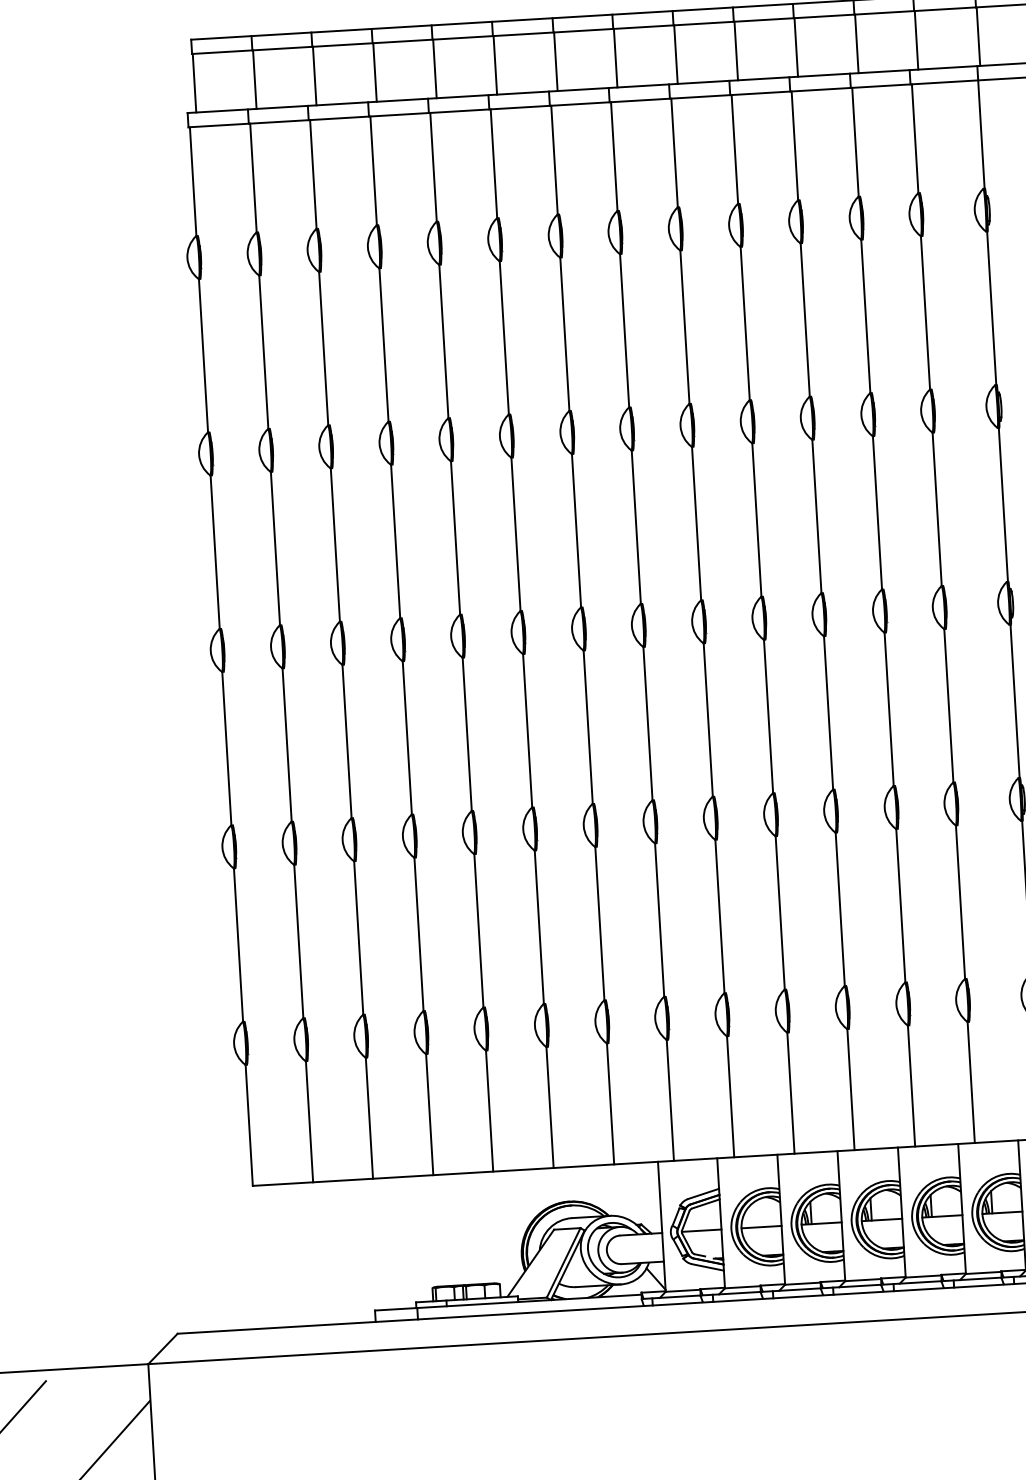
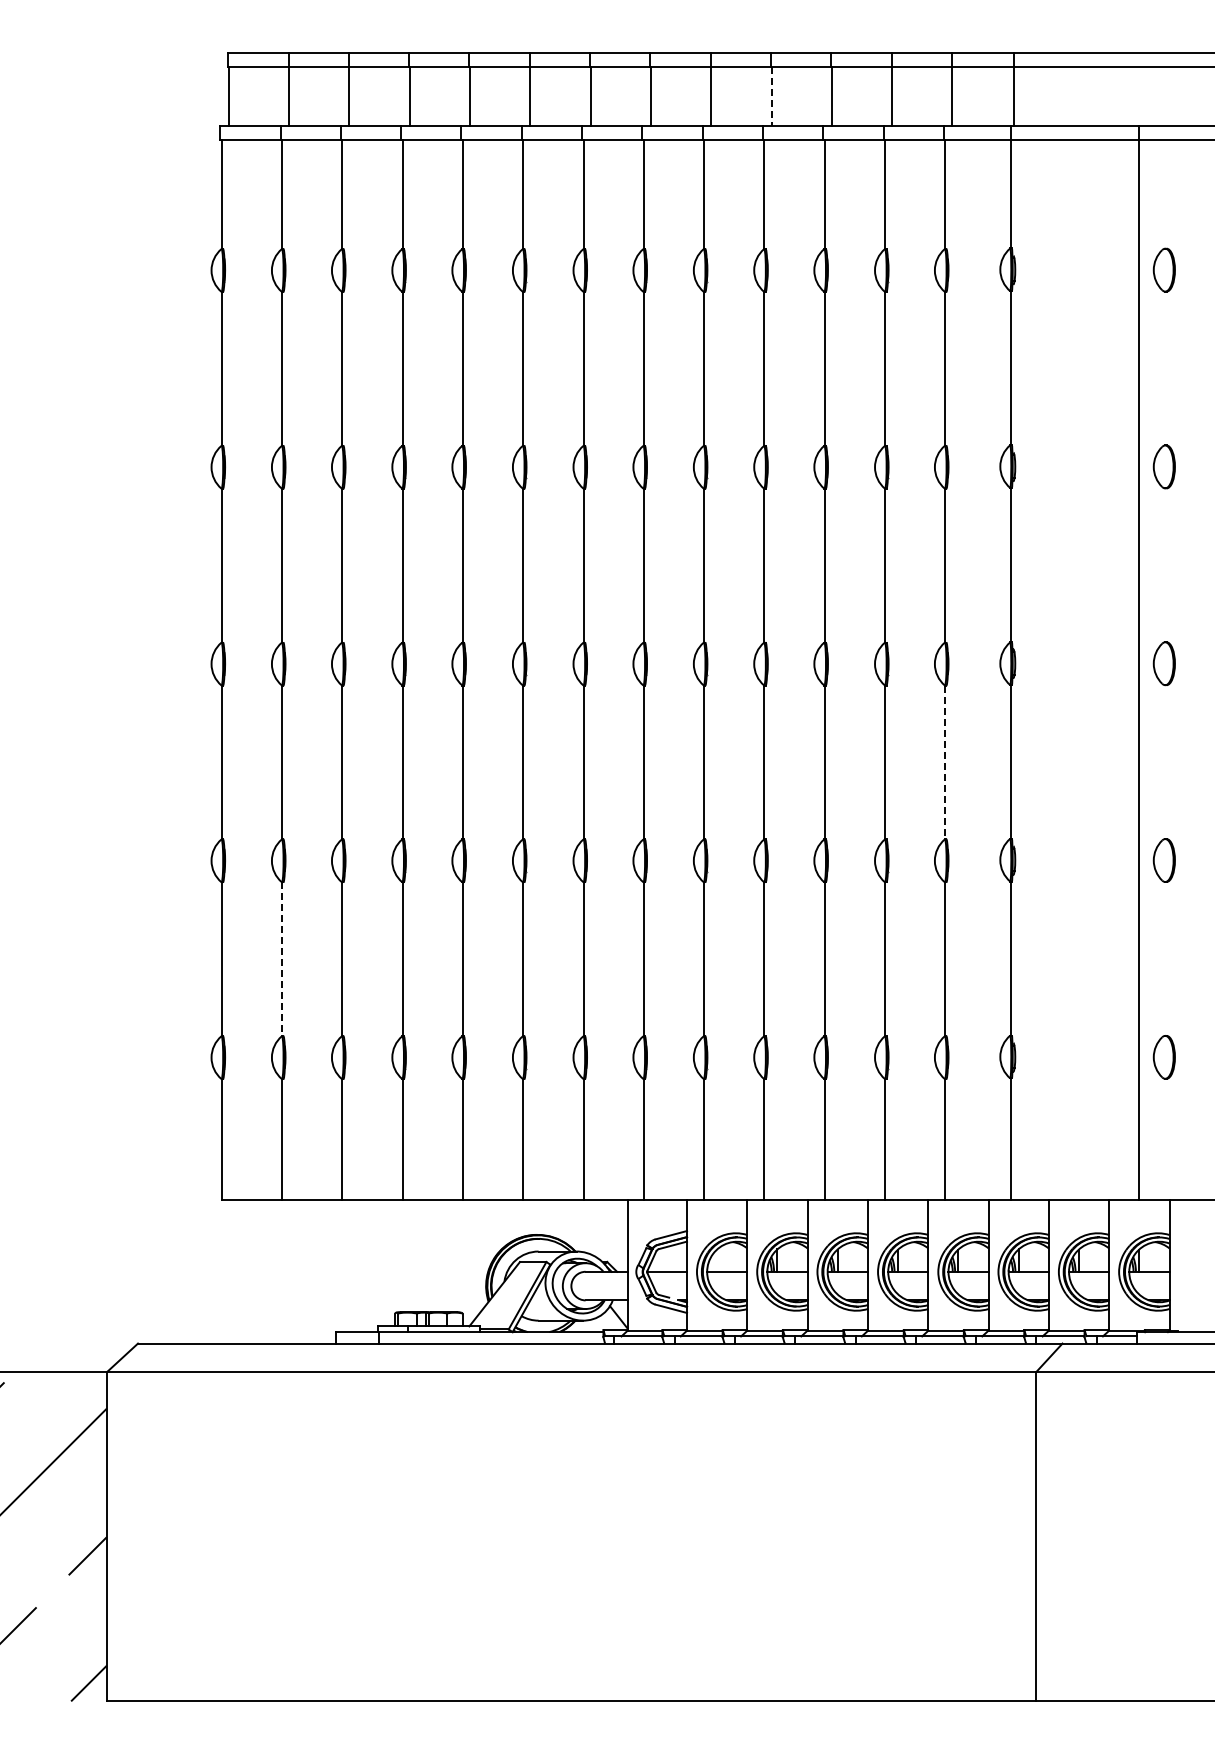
line: (736, 51) -> (771, 96), solid -> dashed
line: (949, 705) -> (945, 762), solid -> dashed
line: (299, 941) -> (282, 959), solid -> dashed

